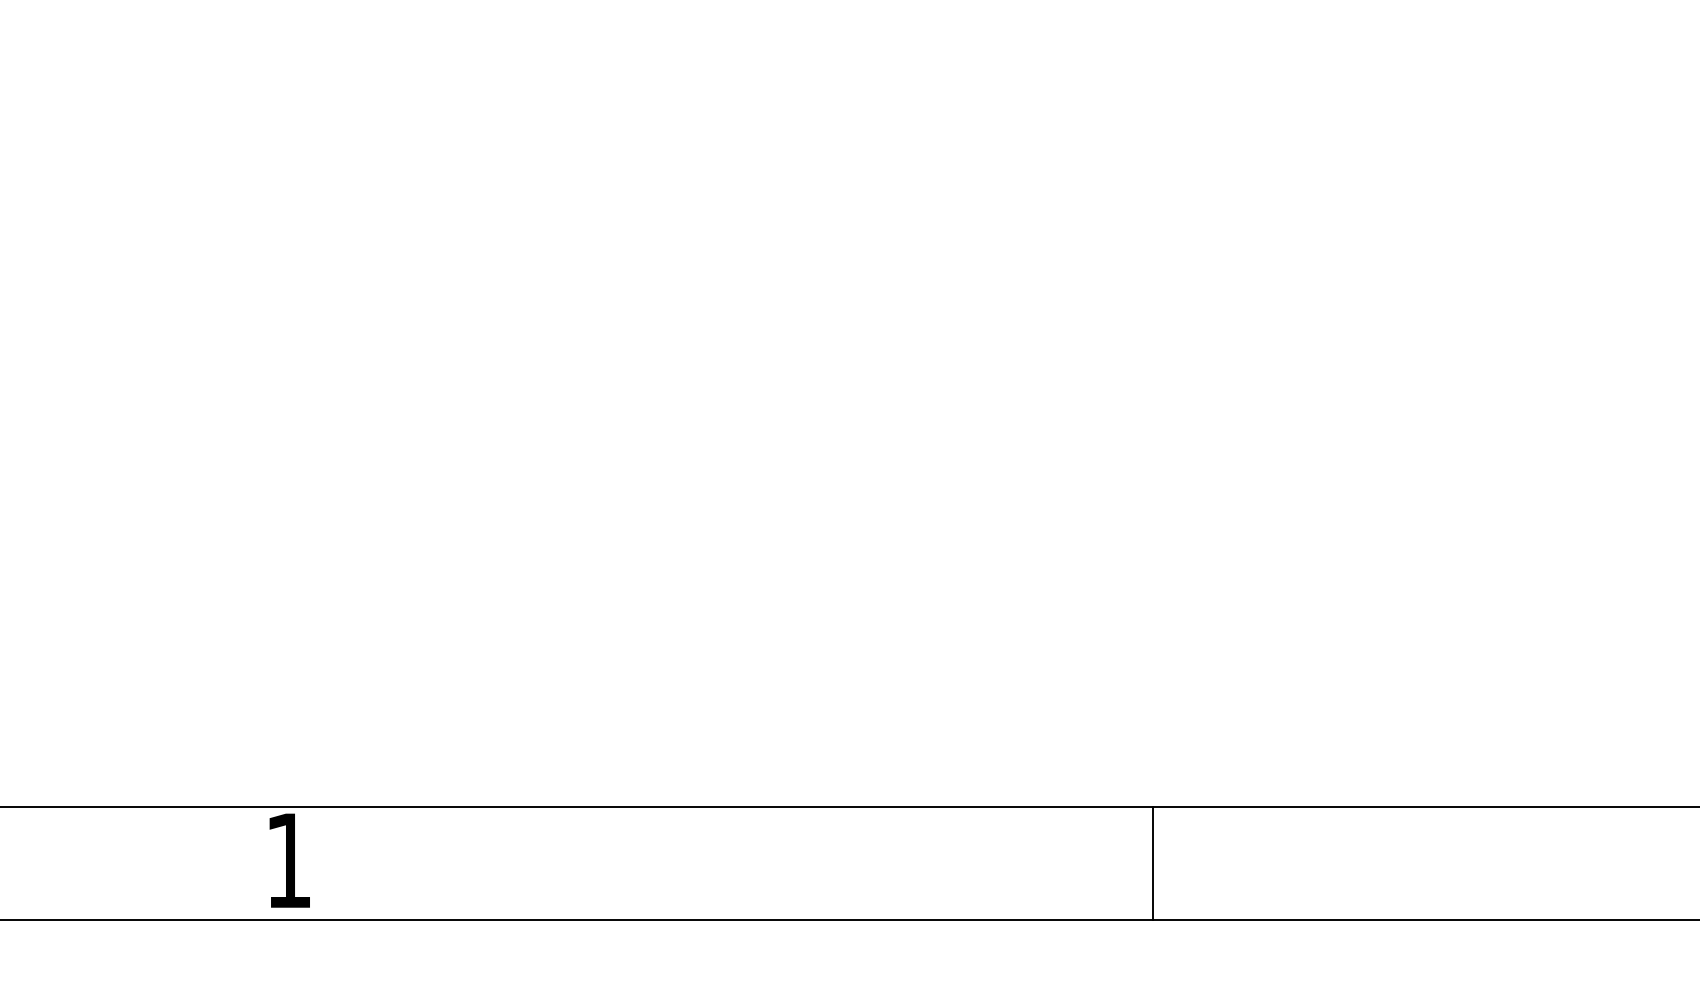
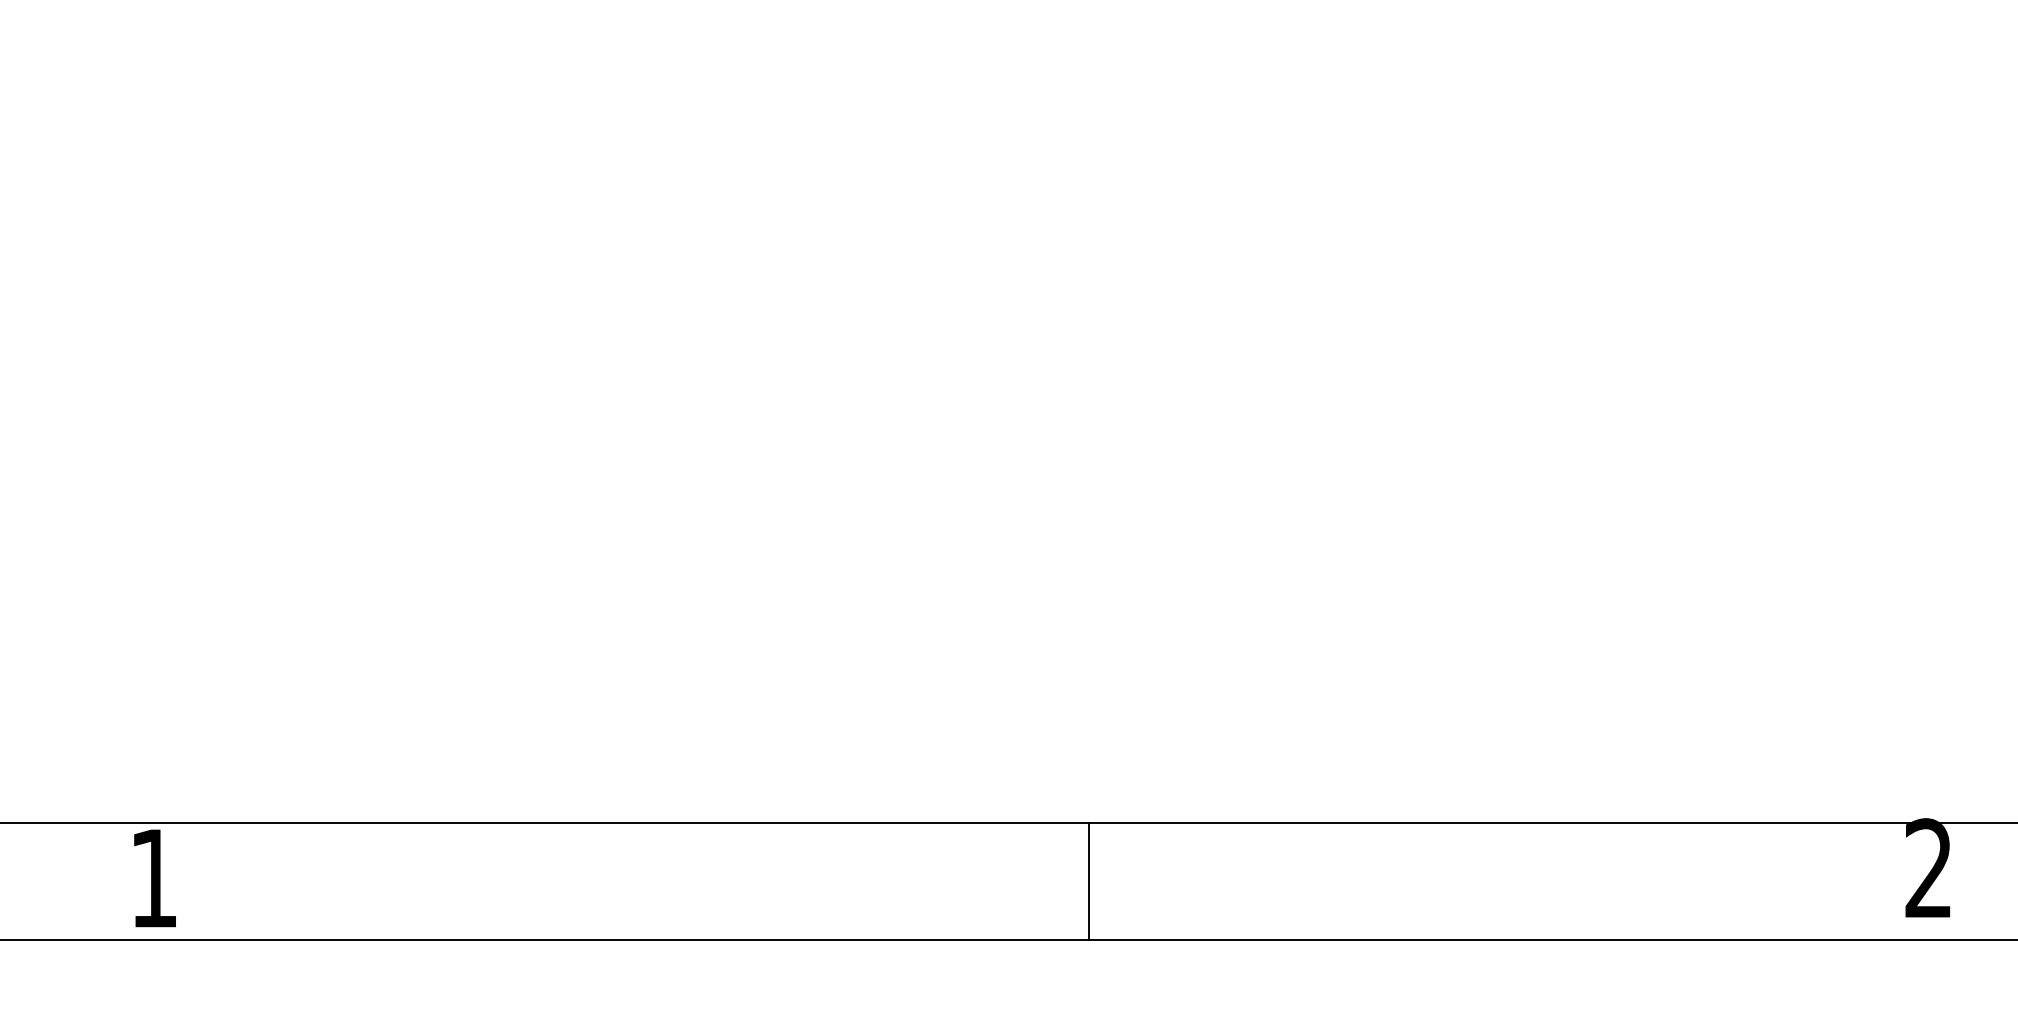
line: (1152, 862) -> (1088, 880), moved

